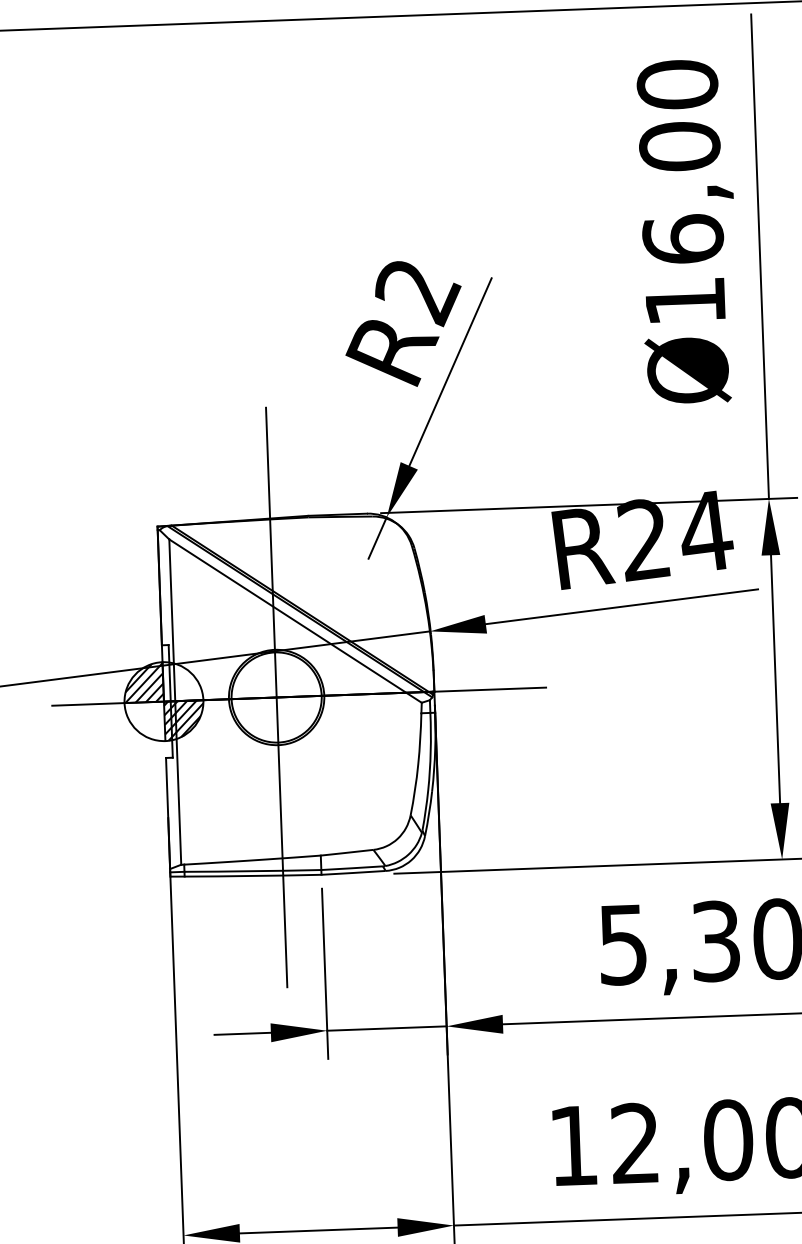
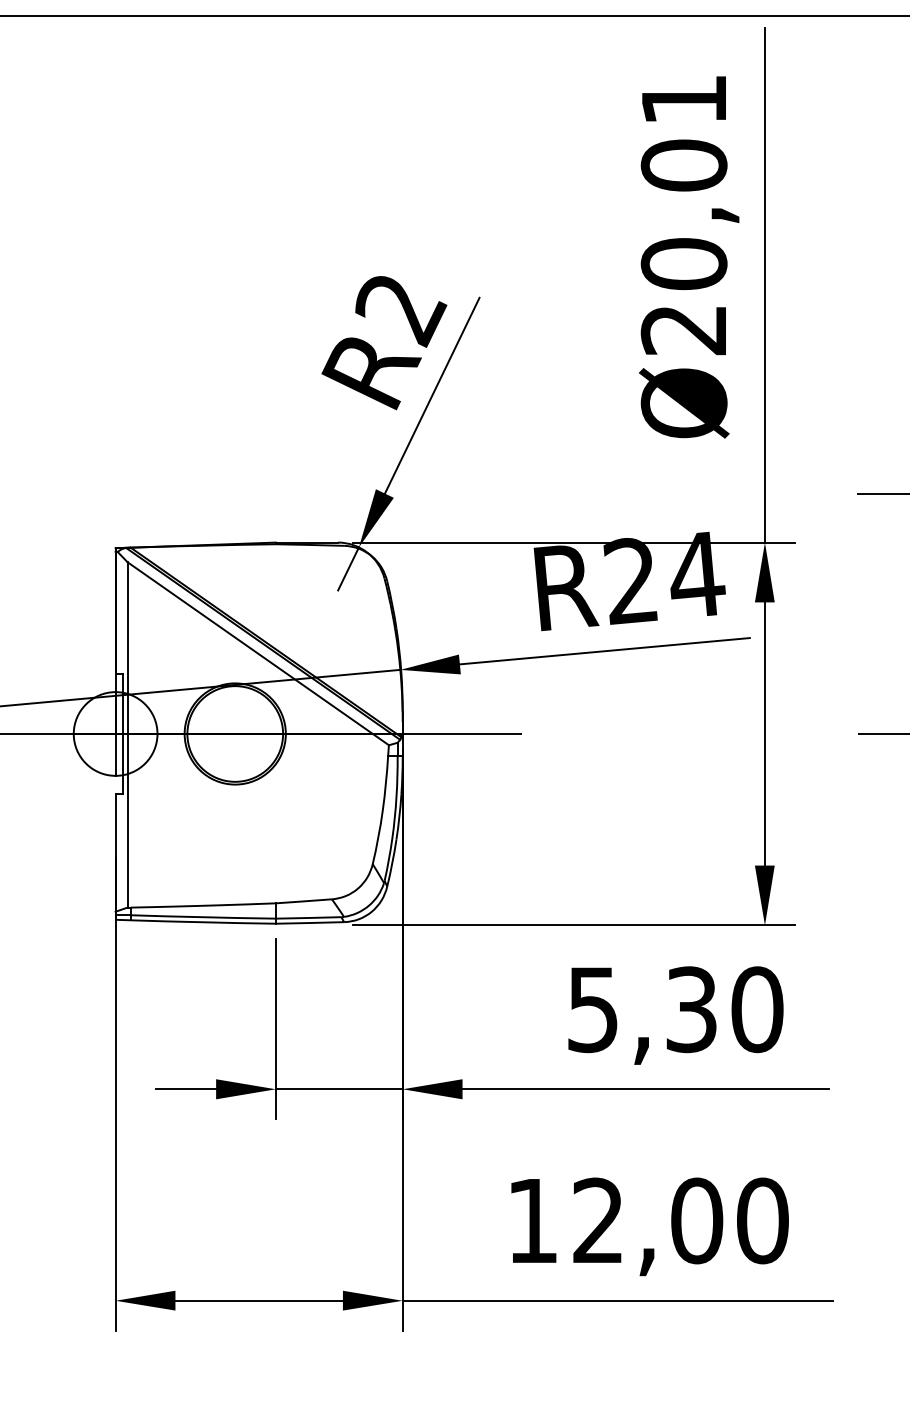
text: (680, 192) -> (683, 214), Ø16,00 -> Ø20,01
hatch: (143, 683) -> (94, 713), removed
line: (276, 697) -> (235, 733), removed
hatch: (184, 720) -> (136, 754), removed

